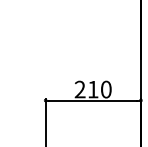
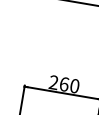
text: (93, 89) -> (64, 84), 210 -> 260

